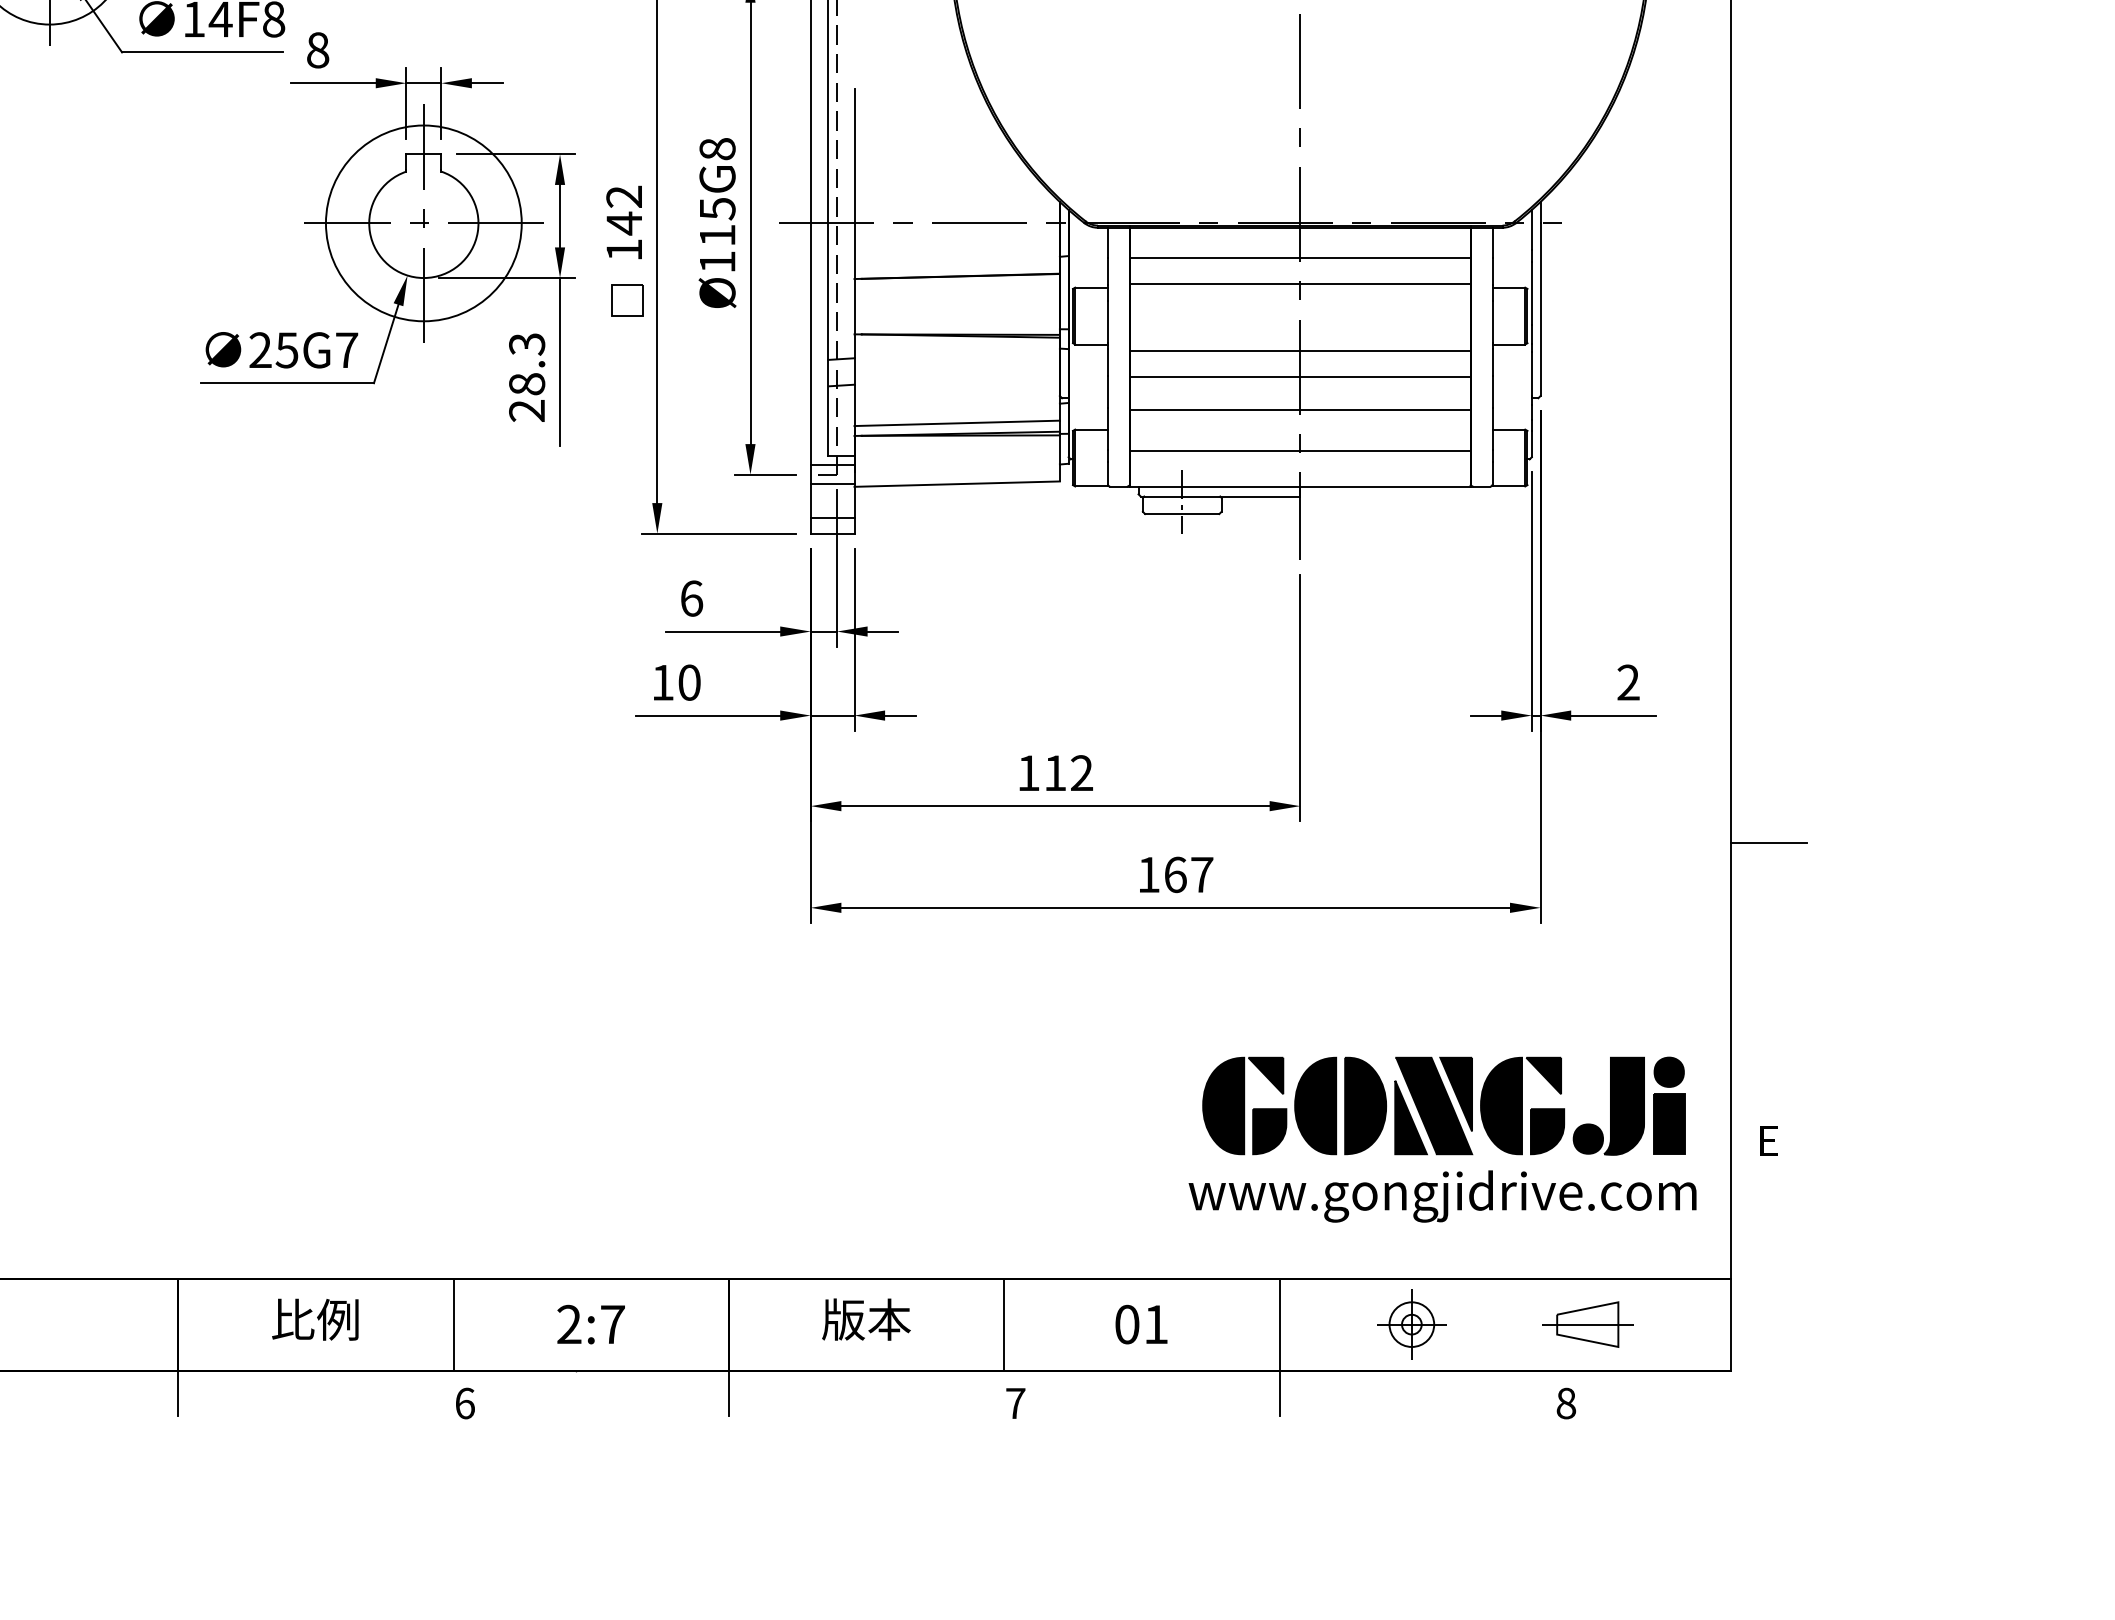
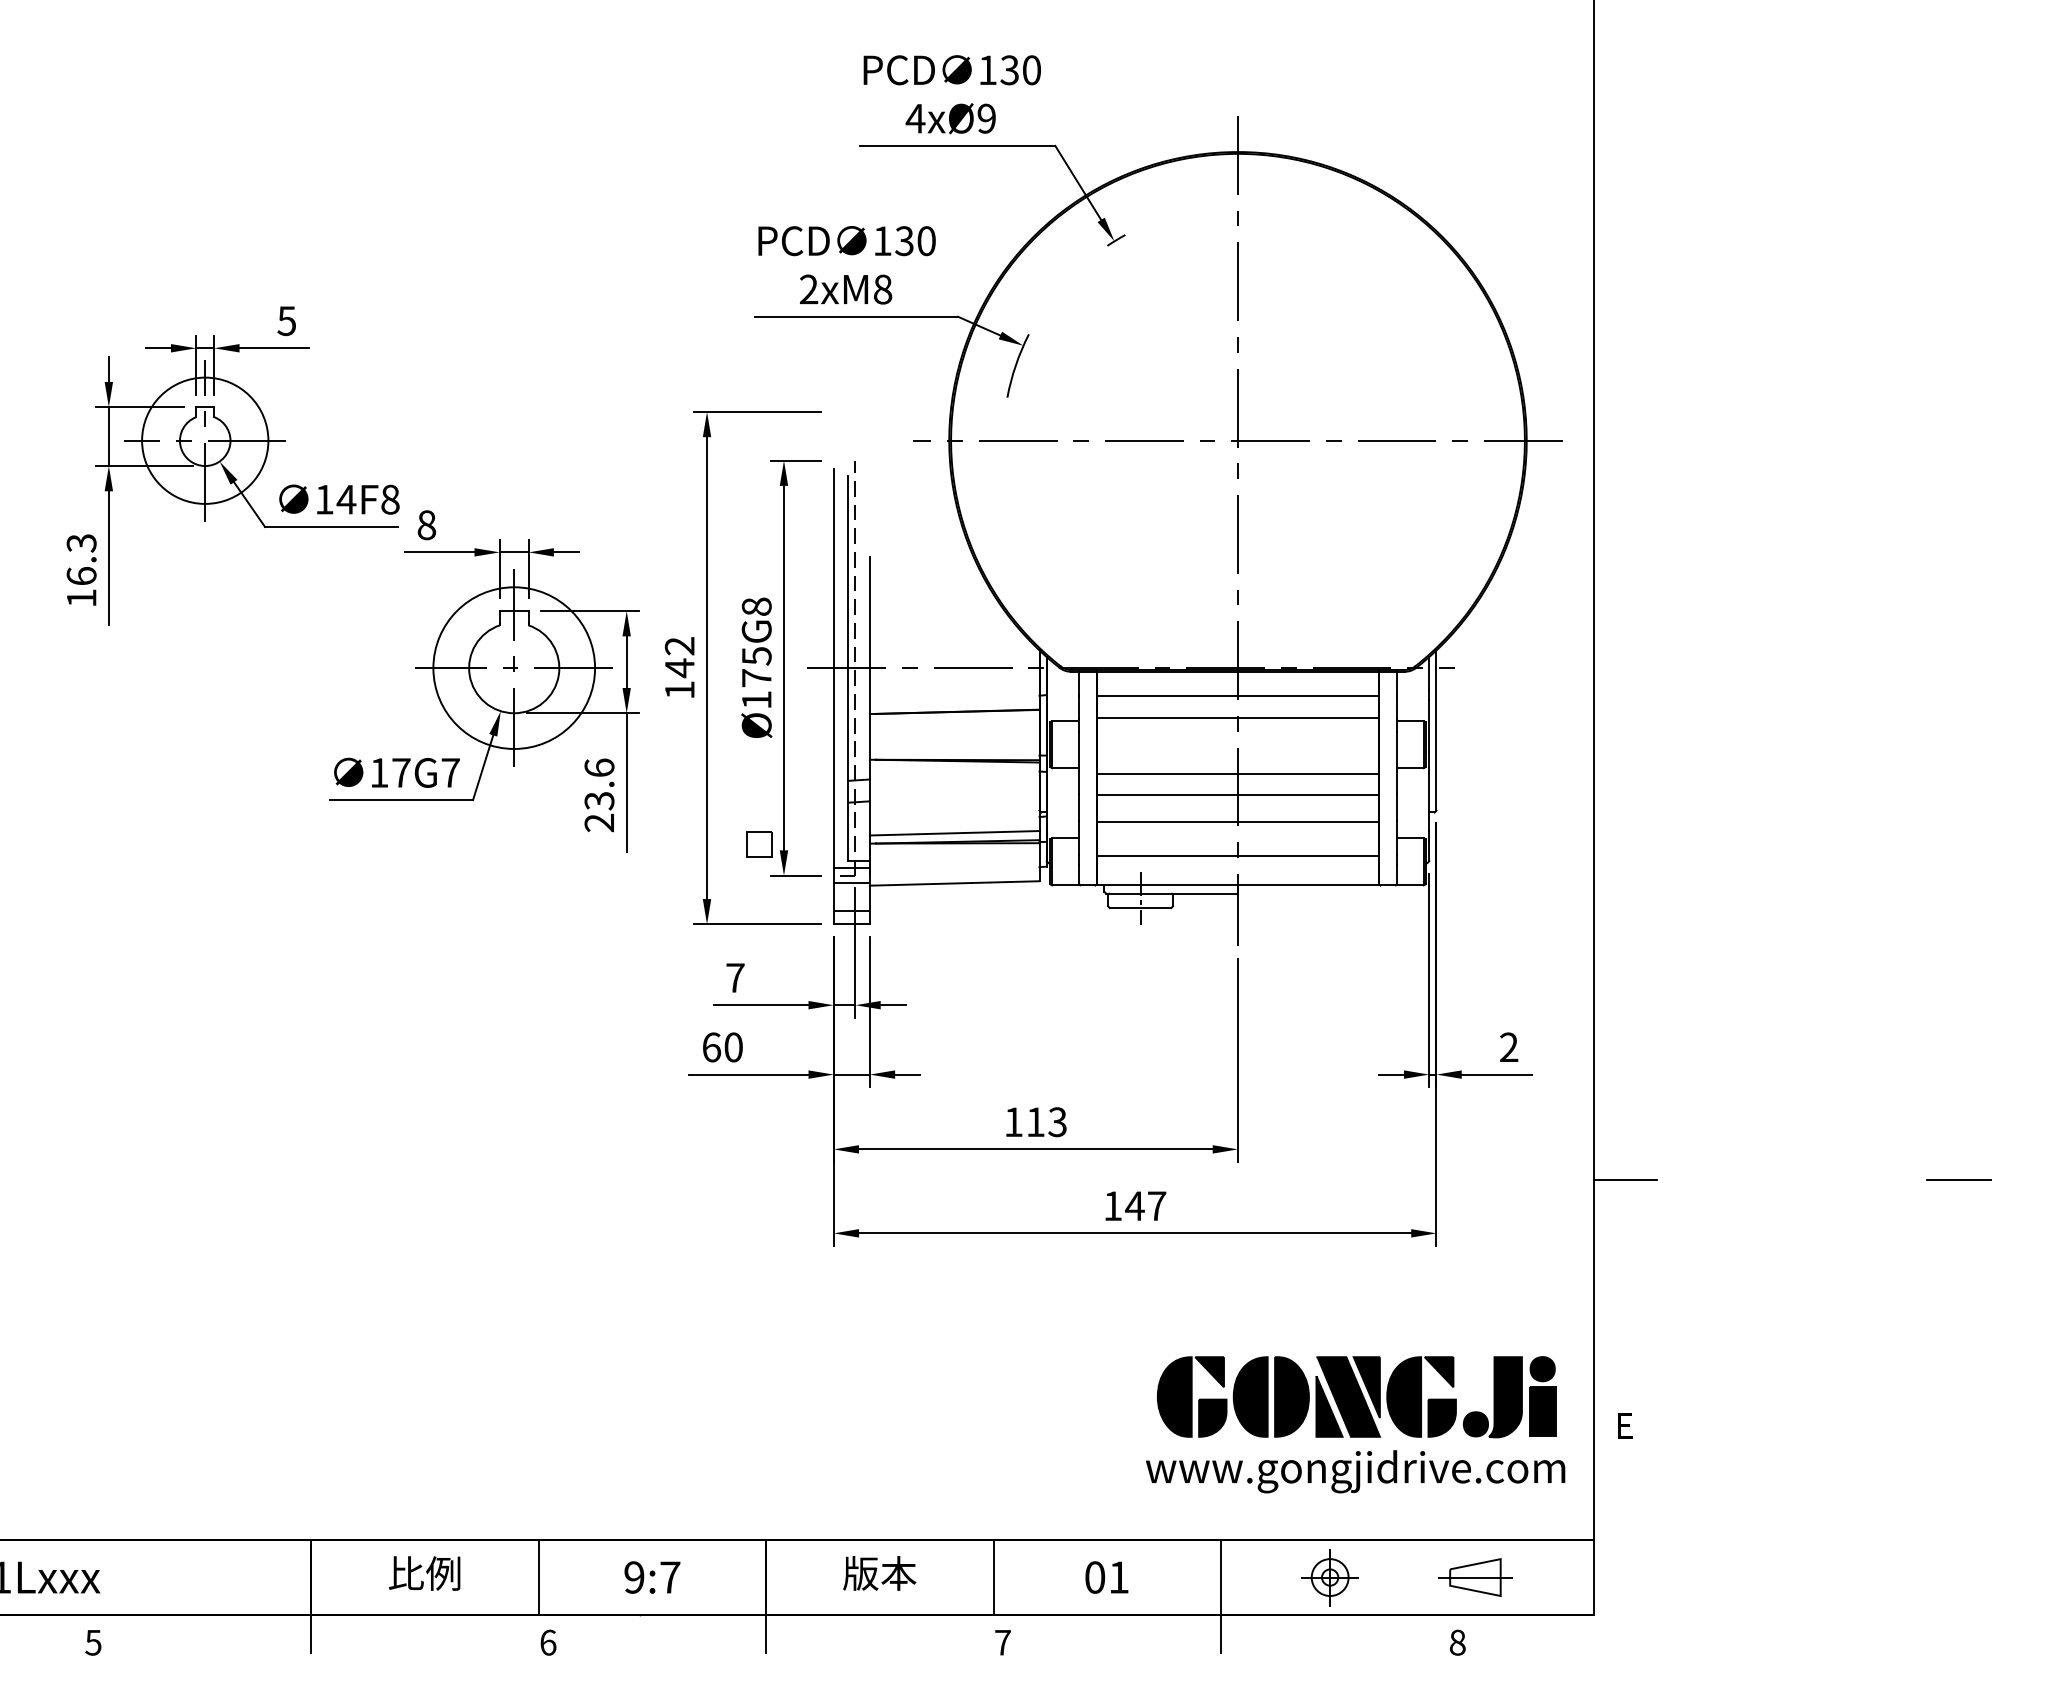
text: (717, 235) -> (756, 678), Ø115G8 -> Ø175G8
part: (627, 300) -> (759, 844), moved
text: (274, 349) -> (390, 772), 25G7 -> 17G7
text: (527, 364) -> (599, 784), 28.3 -> 23.6
text: (691, 598) -> (735, 977), 6 -> 7
text: (662, 682) -> (711, 1047), 10 -> 60
text: (1081, 773) -> (1057, 1122), 112 -> 113
text: (1174, 875) -> (1134, 1206), 167 -> 147
text: (569, 1324) -> (634, 1577), 2:7 -> 9:7

